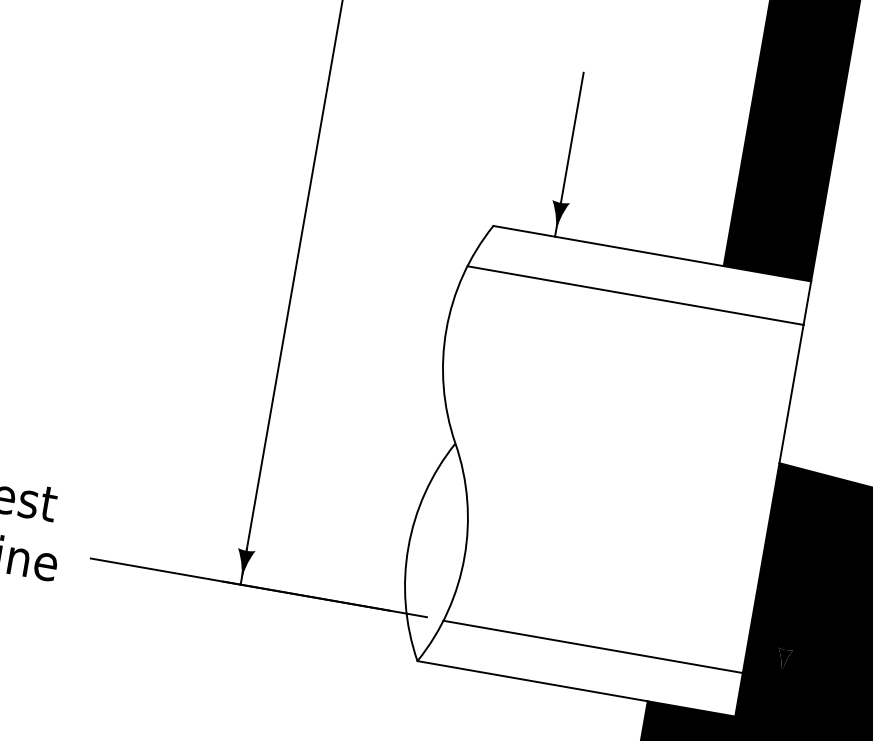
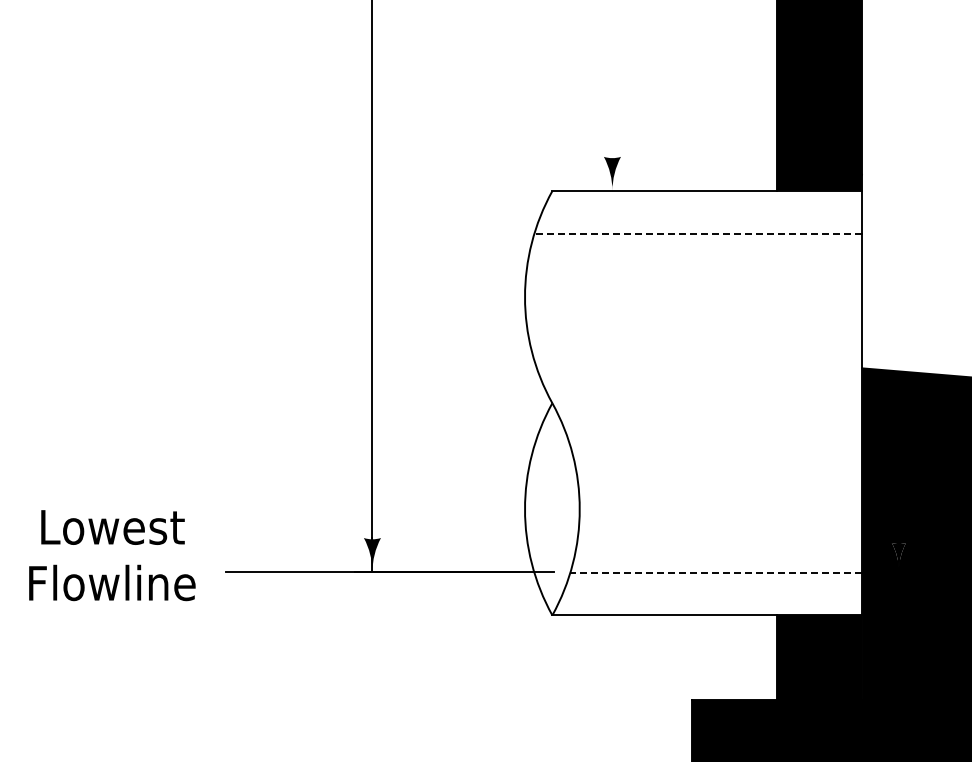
line: (569, 155) -> (612, 111), removed
line: (635, 295) -> (698, 233), solid -> dashed
line: (593, 646) -> (716, 572), solid -> dashed

